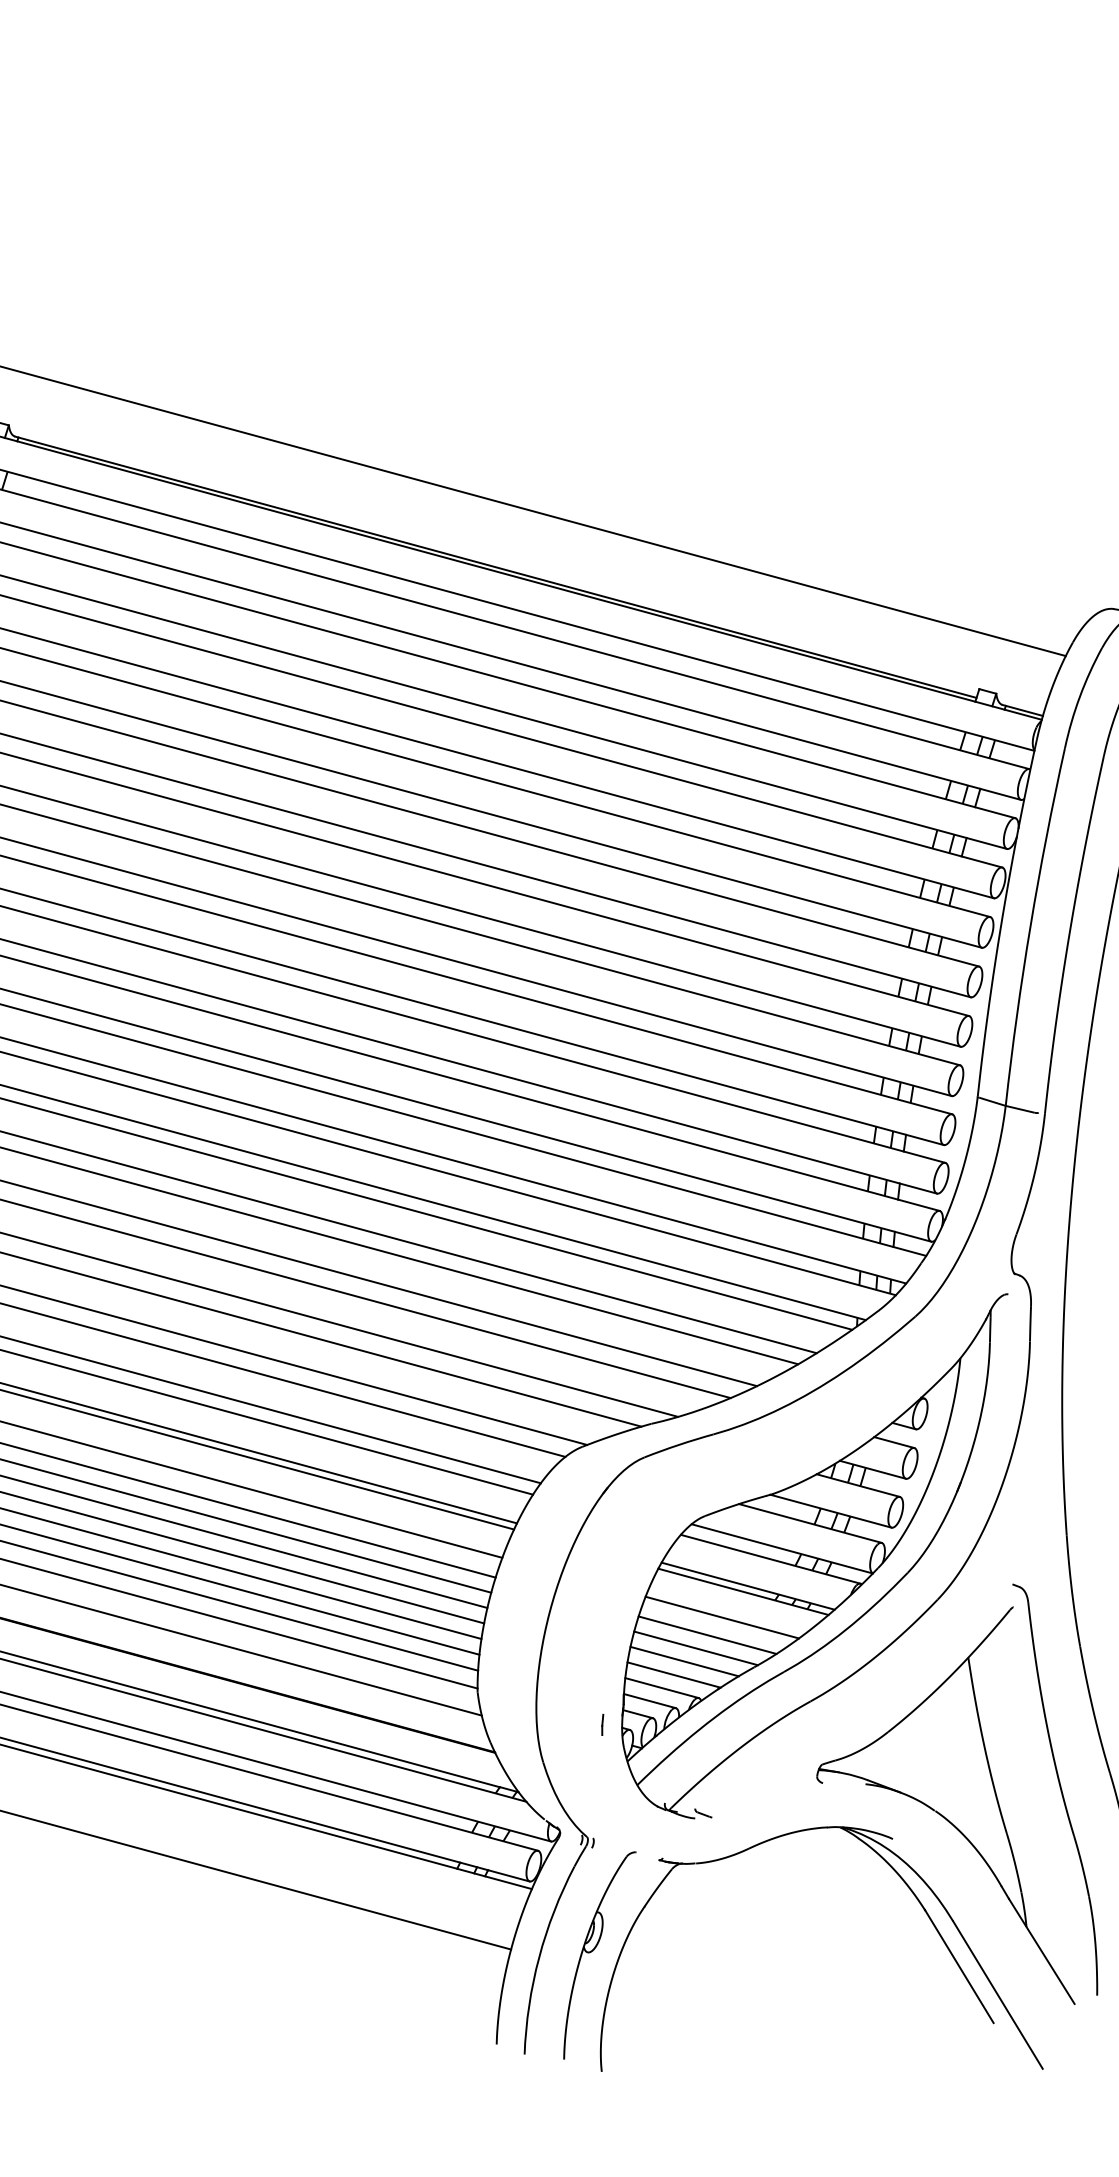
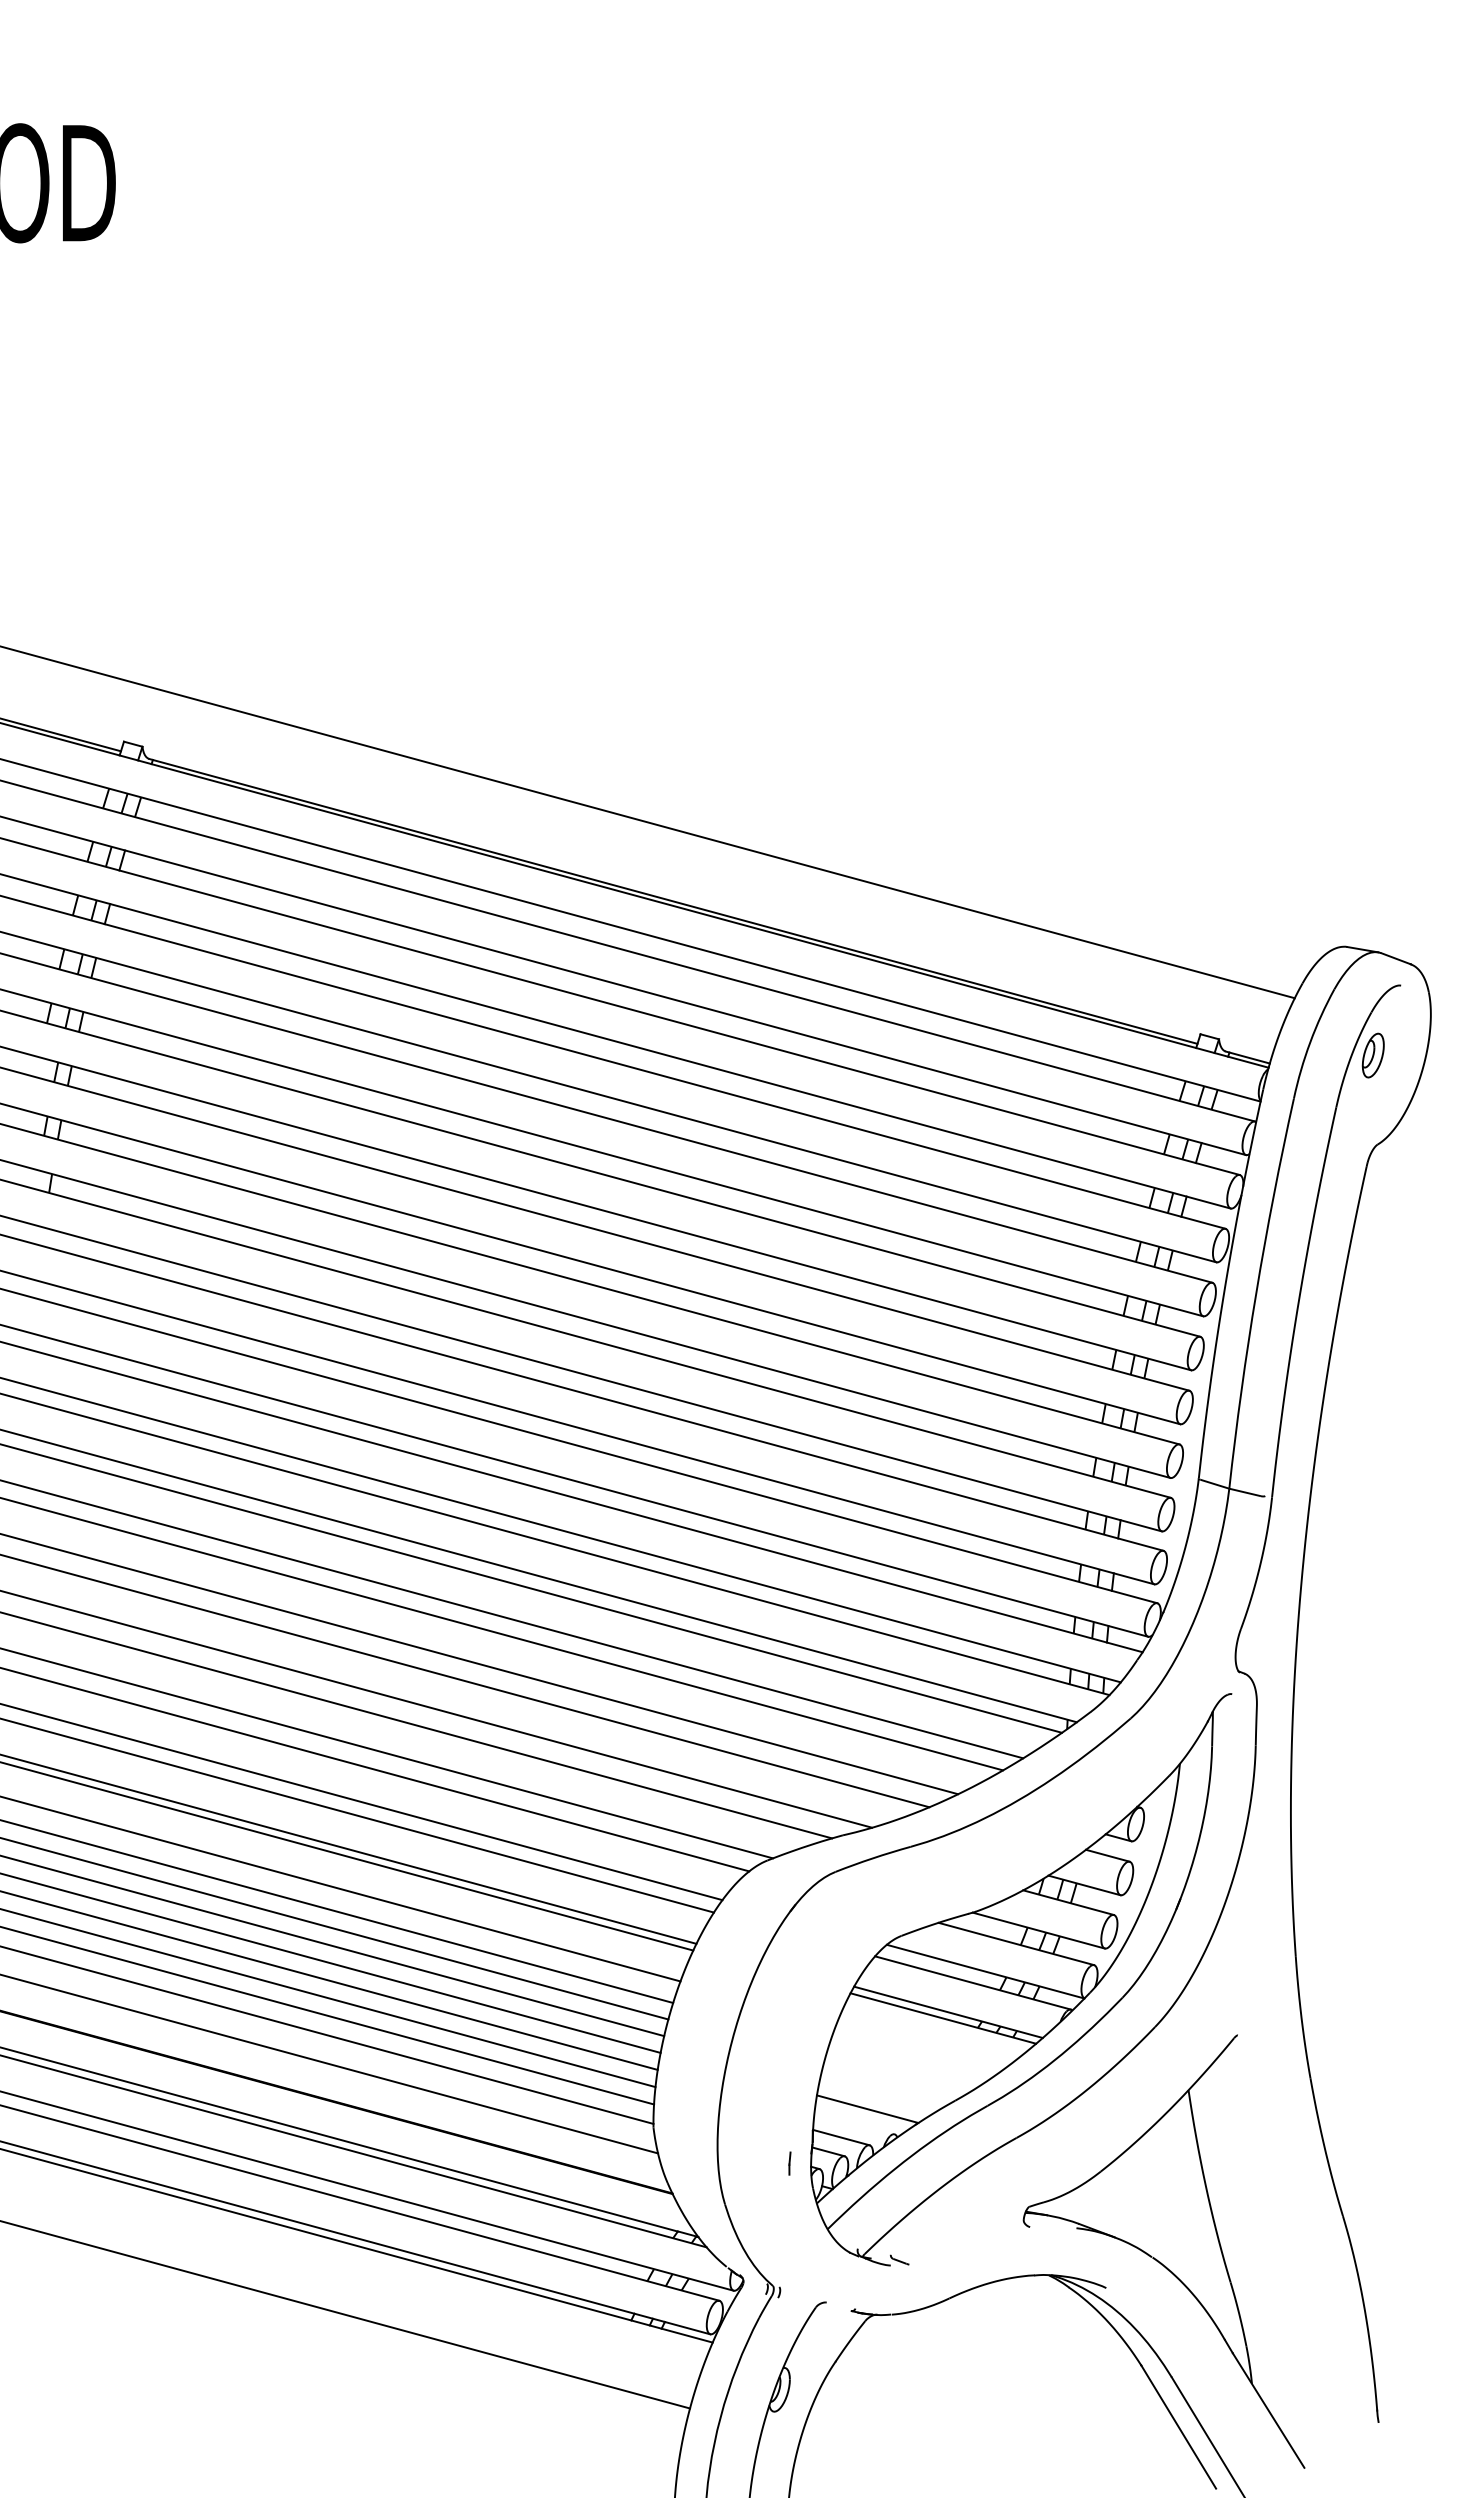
line: (721, 1617) -> (919, 2046), removed
line: (707, 1634) -> (904, 2065), removed
line: (695, 1647) -> (891, 2079), removed
line: (684, 1661) -> (879, 2094), removed
line: (661, 1688) -> (854, 2123), removed
part: (1054, 1789) -> (1282, 2233), removed

